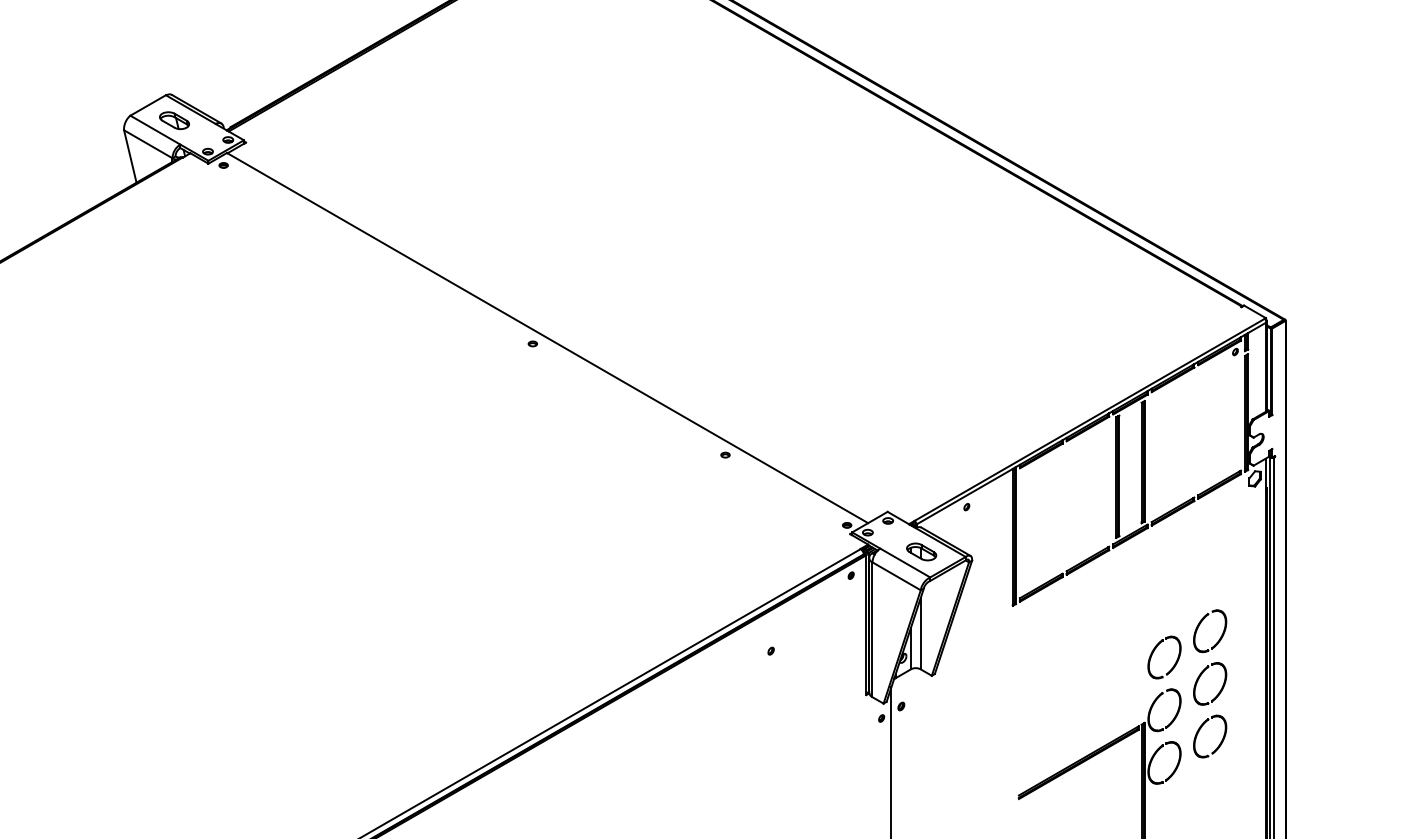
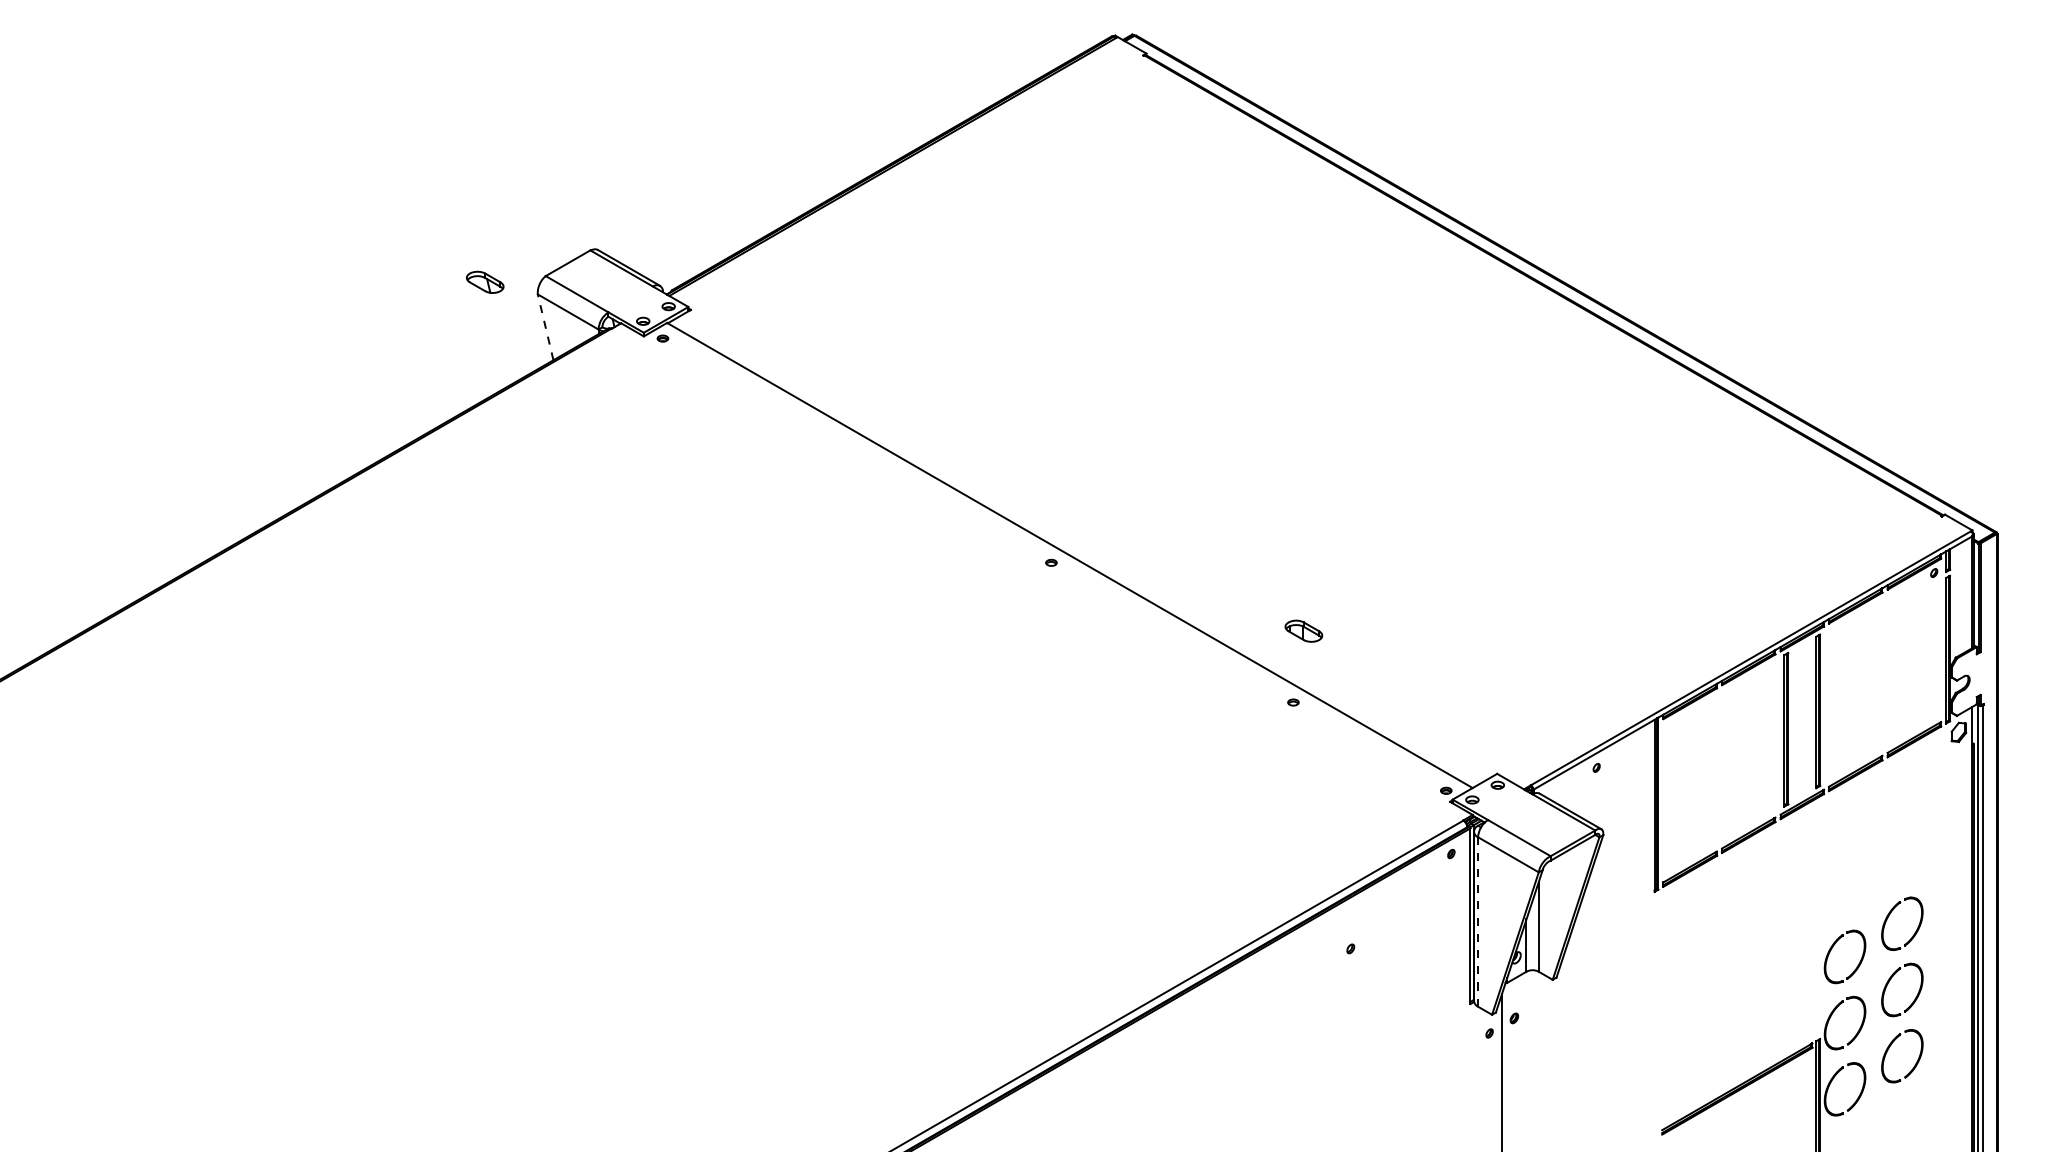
part: (173, 120) -> (484, 281), moved
line: (130, 156) -> (545, 327), solid -> dashed
part: (921, 551) -> (1303, 630), moved
line: (872, 630) -> (1478, 922), solid -> dashed

